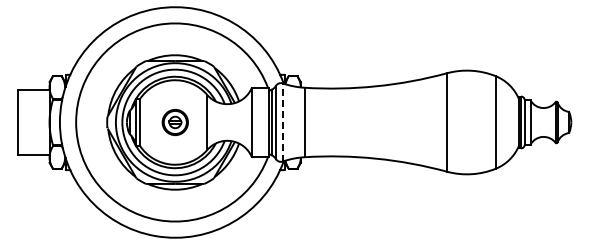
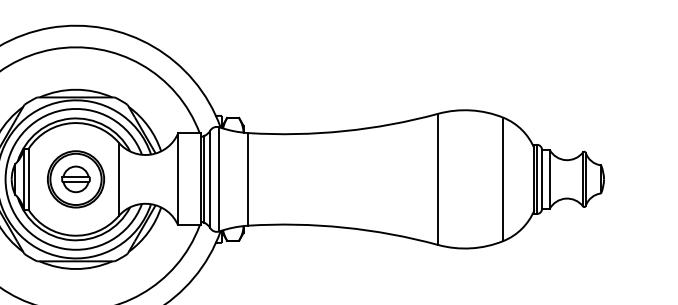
part: (175, 122) -> (76, 179), size x1.67
line: (282, 122) -> (219, 179), dashed -> solid

